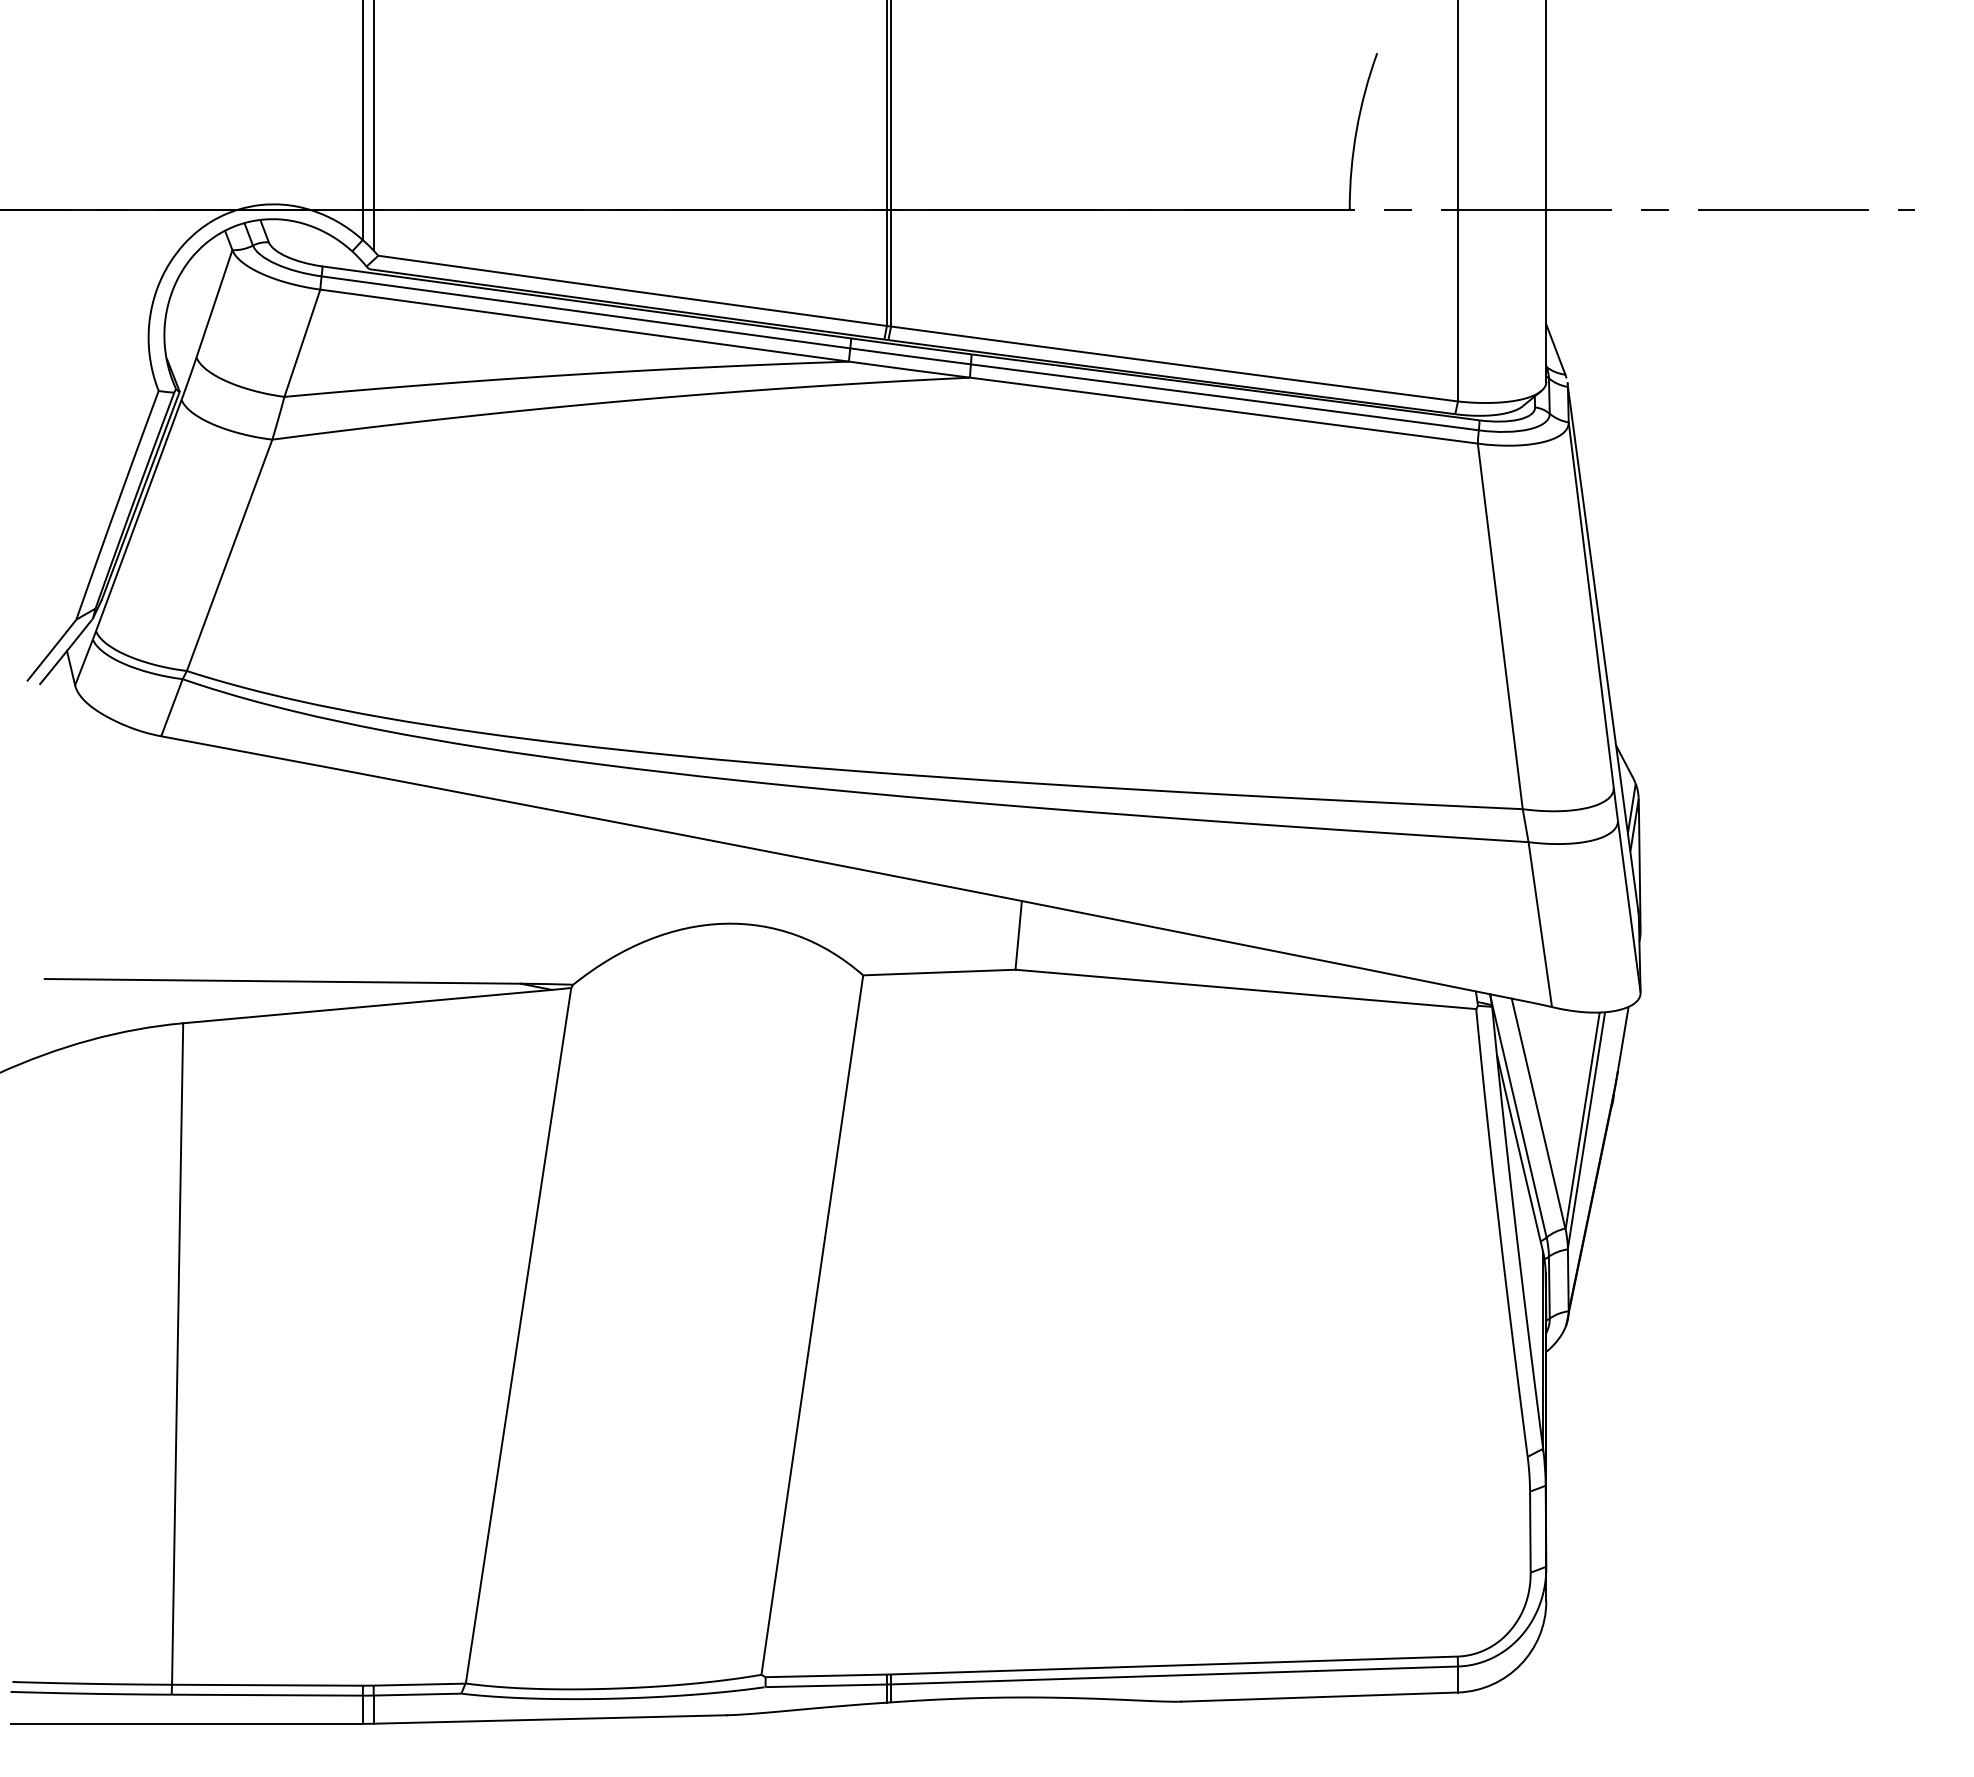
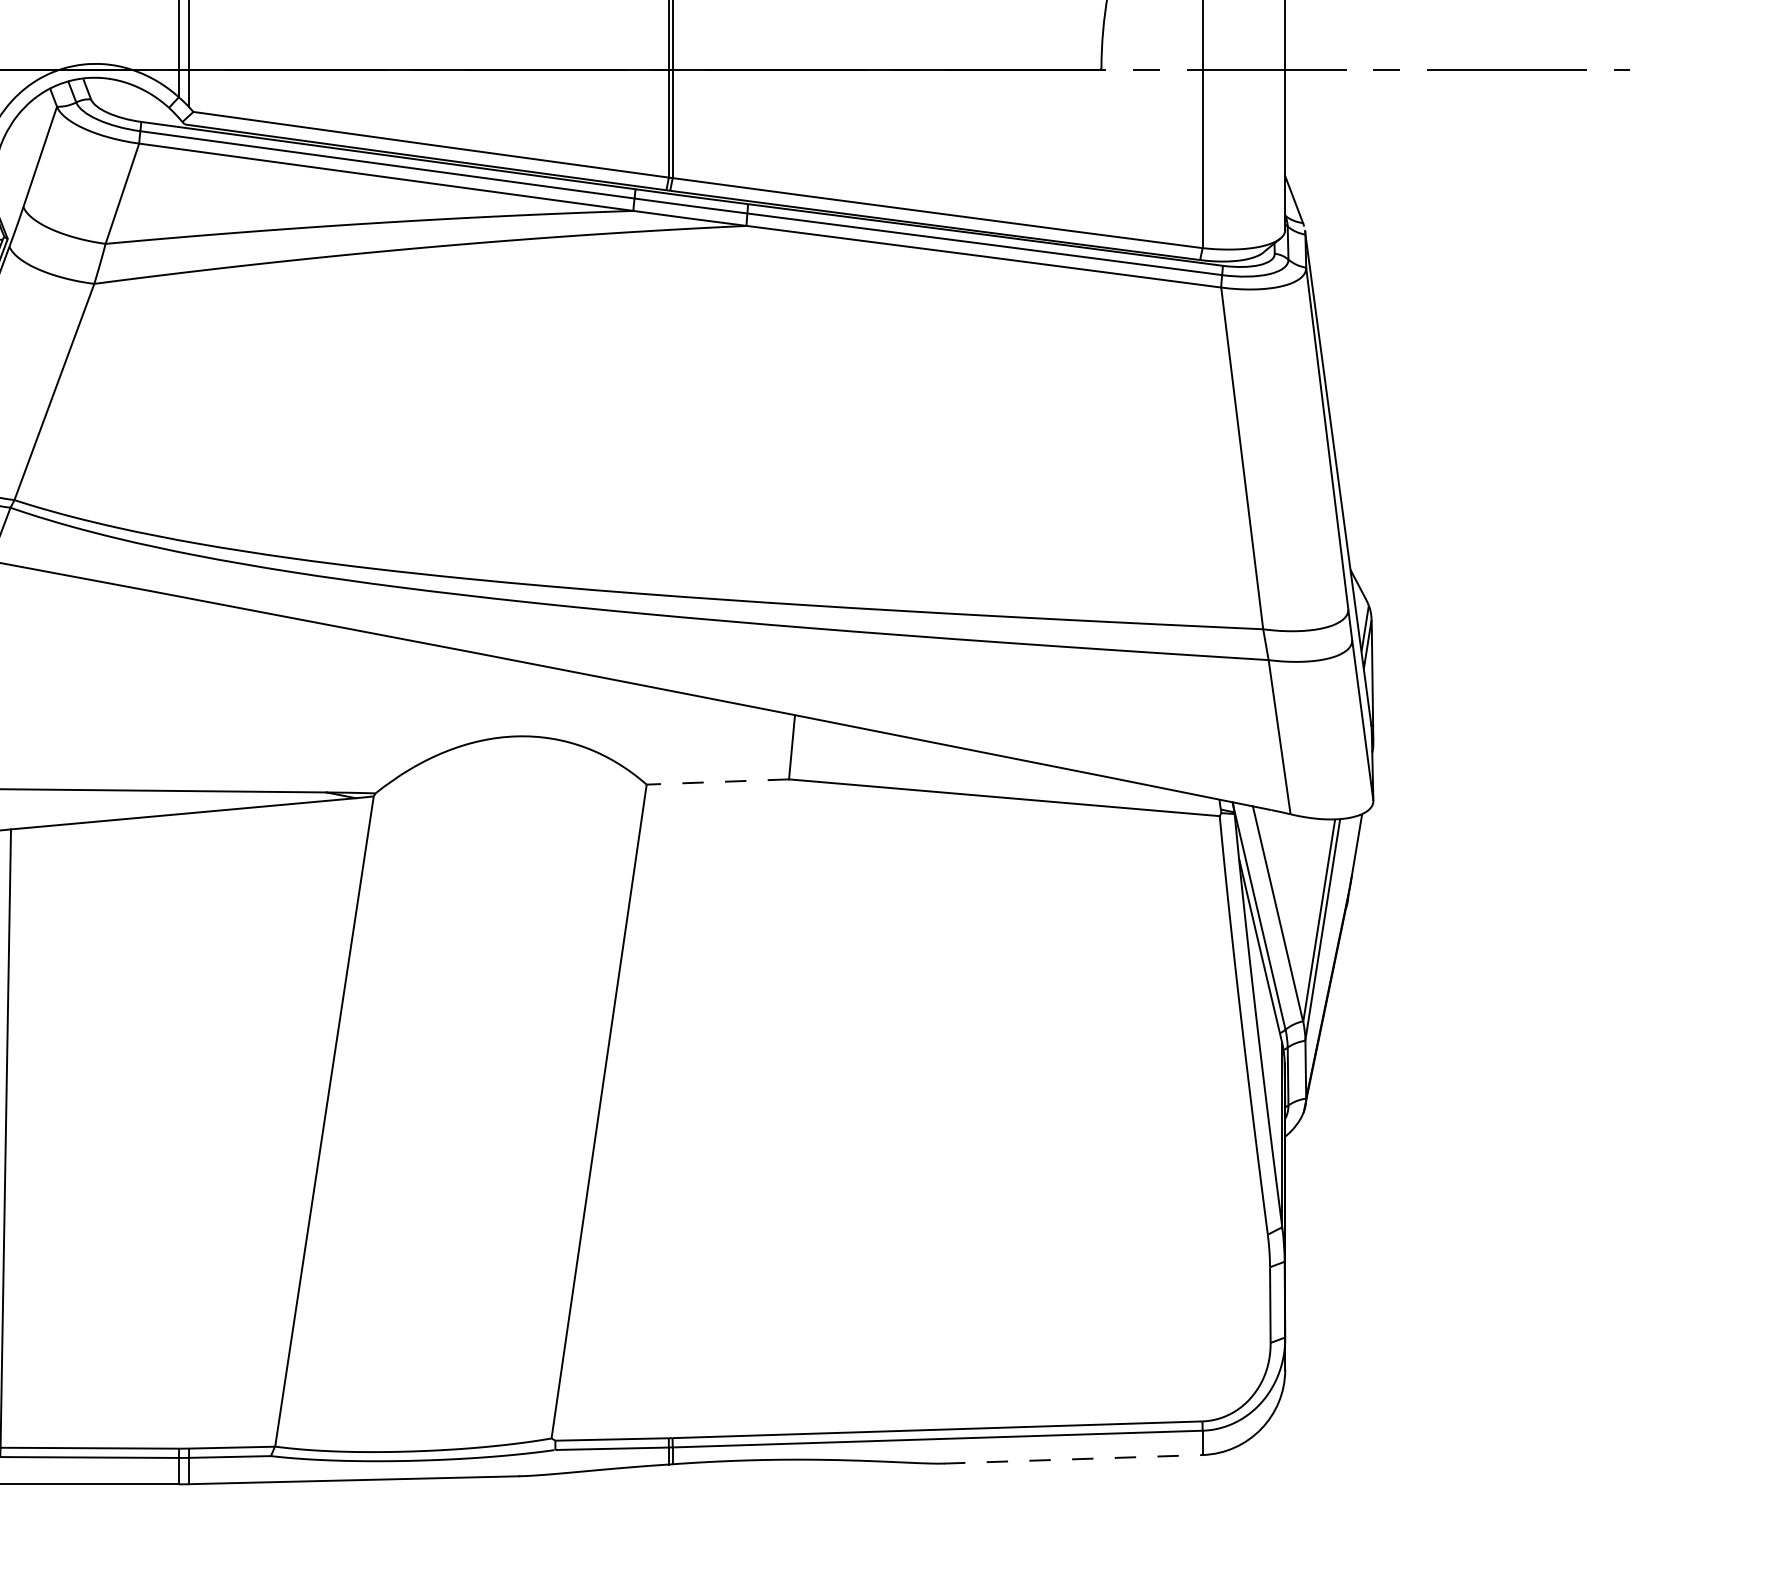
line: (938, 972) -> (717, 781), solid -> dashed
line: (1320, 1697) -> (1074, 1459), solid -> dashed

